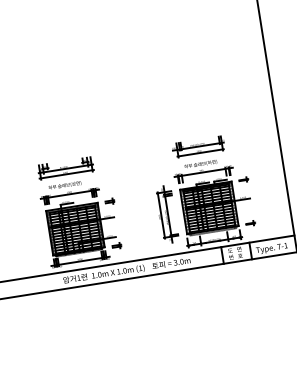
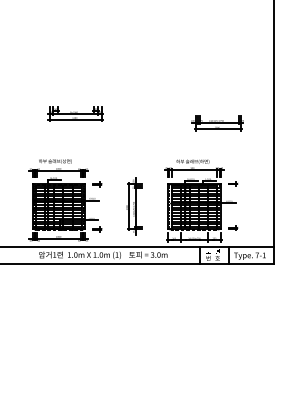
part: (198, 147) -> (217, 123), moved
part: (65, 168) -> (75, 113), moved
part: (166, 214) -> (134, 206), moved

